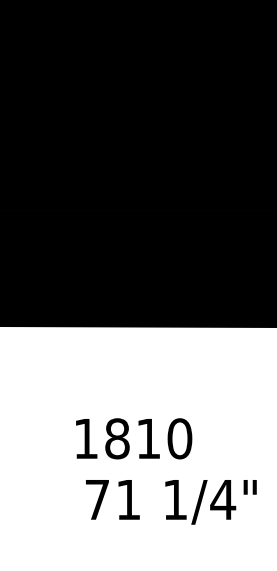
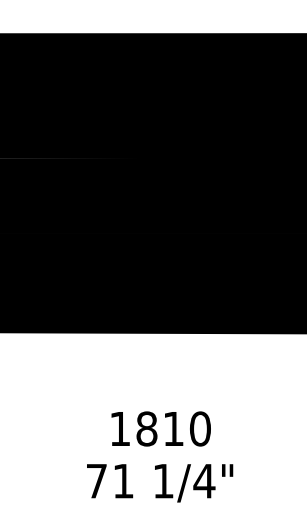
text: (171, 502) -> (160, 483), moved

